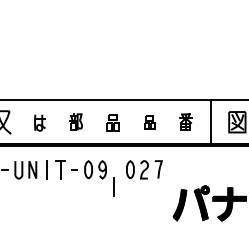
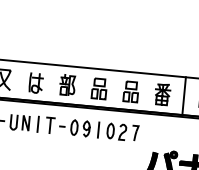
part: (76, 121) -> (67, 84), size x1.43
part: (185, 121) -> (162, 93), size x1.43
part: (39, 122) -> (35, 82), size x1.43
part: (112, 122) -> (99, 88), size x1.43
part: (149, 122) -> (131, 91), size x1.67
line: (113, 186) -> (98, 129), moved

